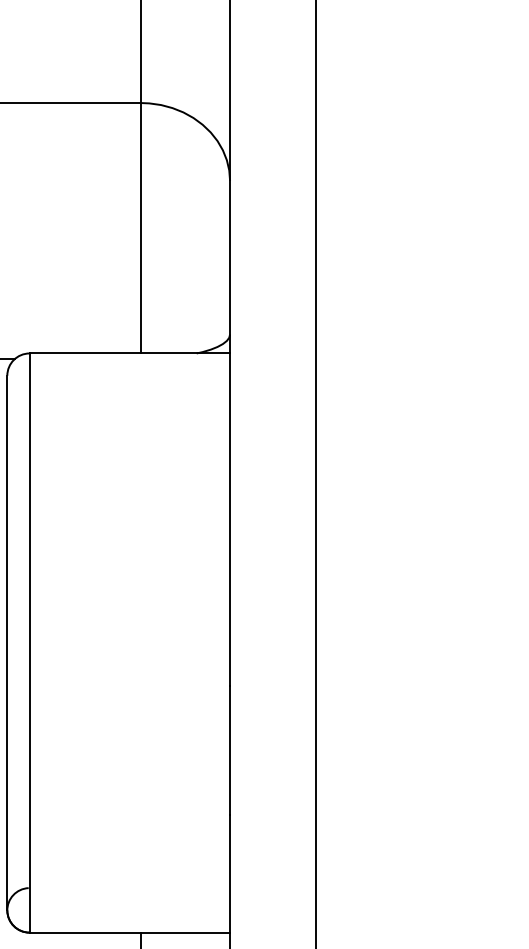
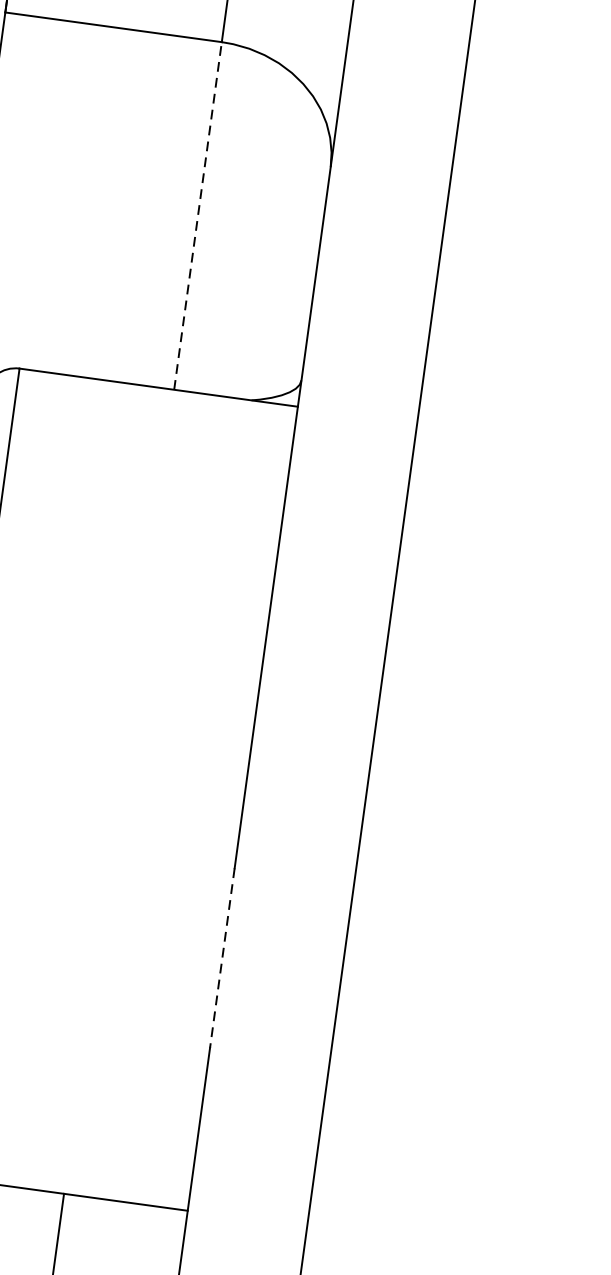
line: (140, 227) -> (197, 214), solid -> dashed
line: (230, 750) -> (222, 957), solid -> dashed

